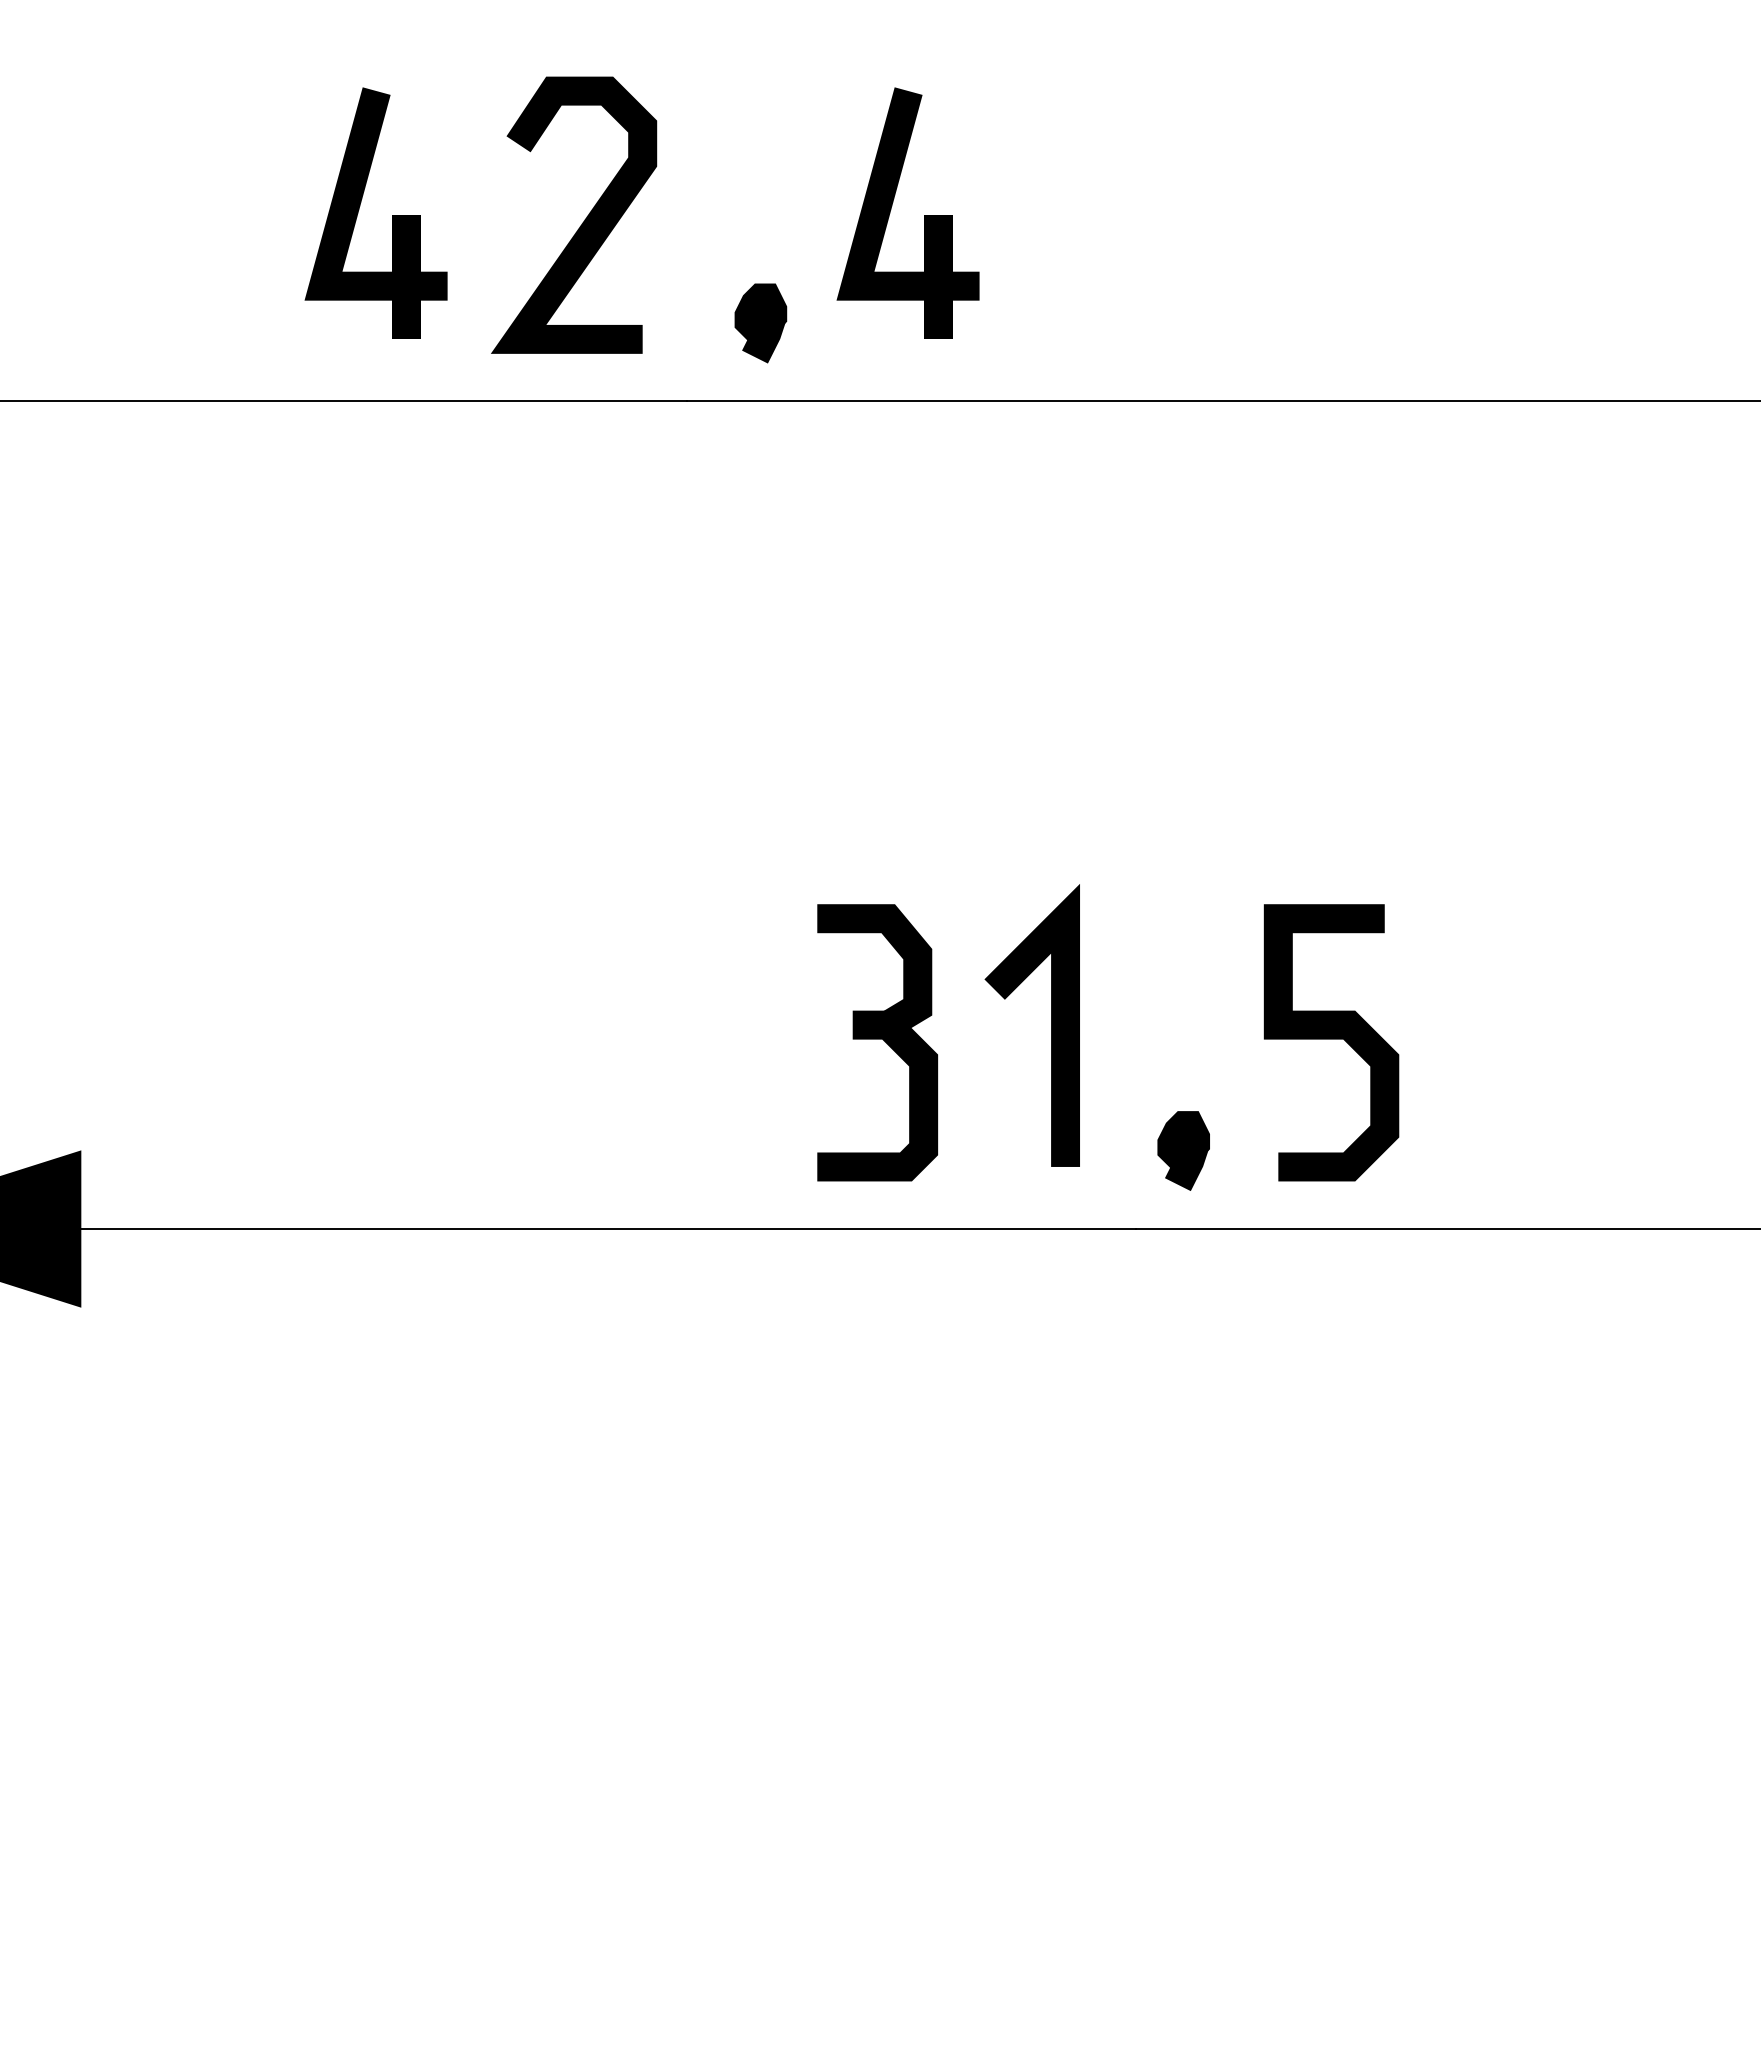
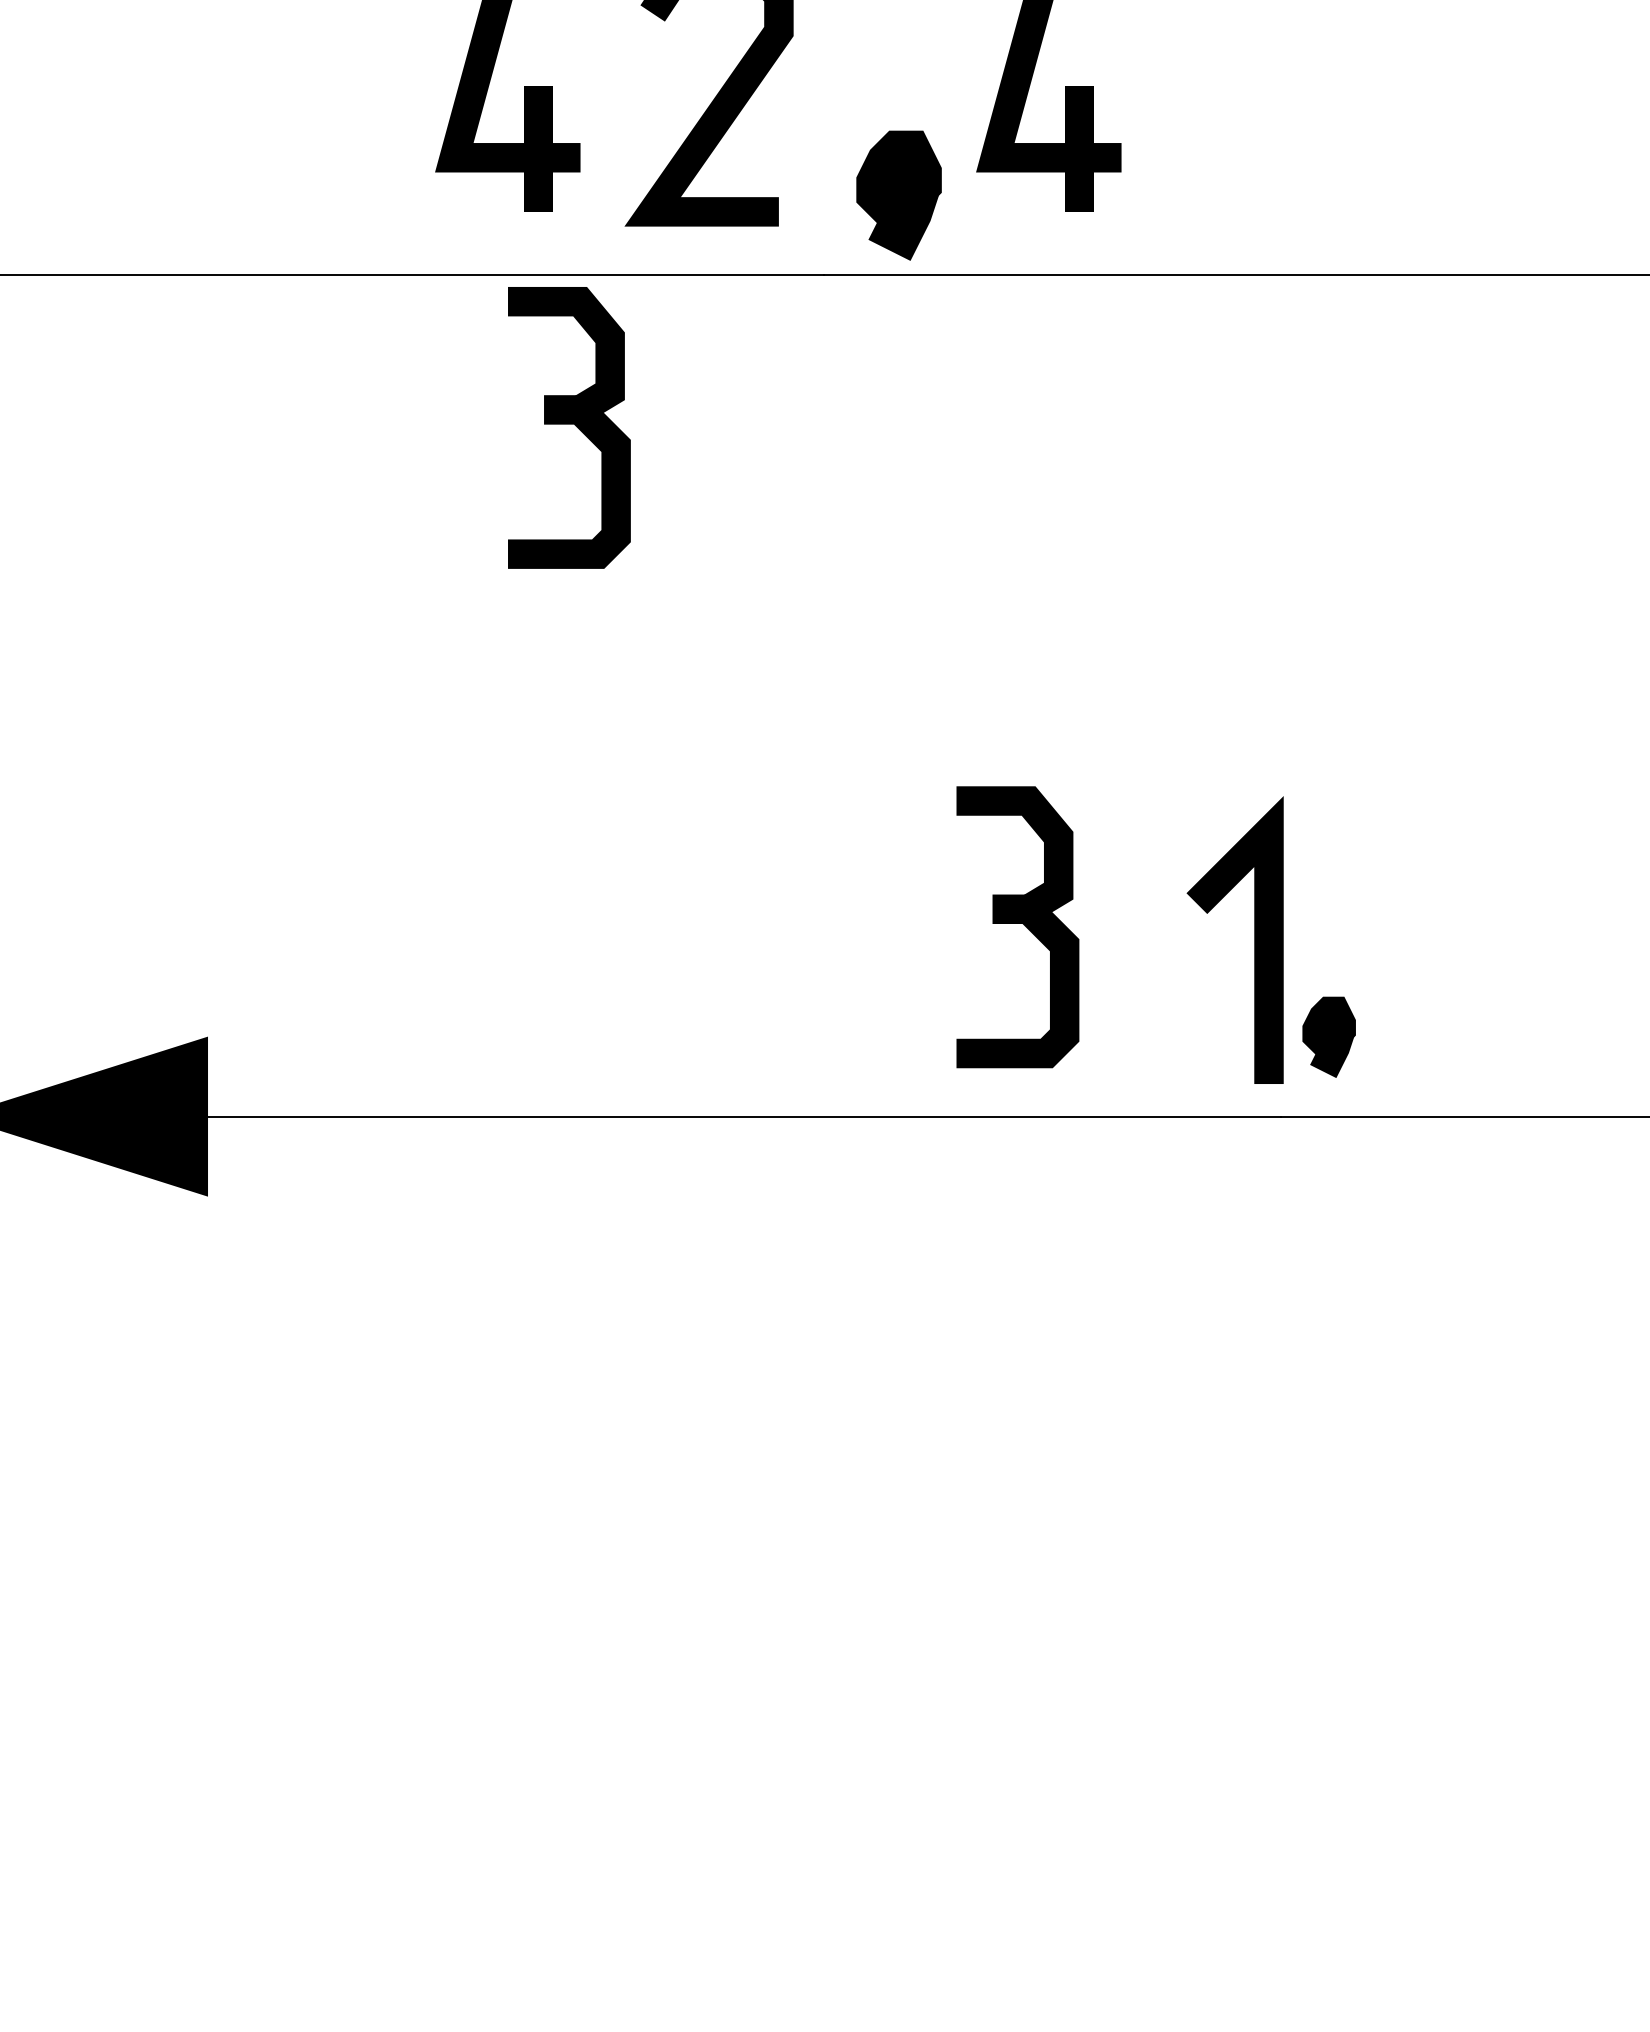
part: (760, 323) -> (898, 195), size x1.6
part: (436, 551) -> (569, 427), added
line: (1051, 1025) -> (1254, 940), moved
curve: (1331, 1039) -> (1479, 923), removed

